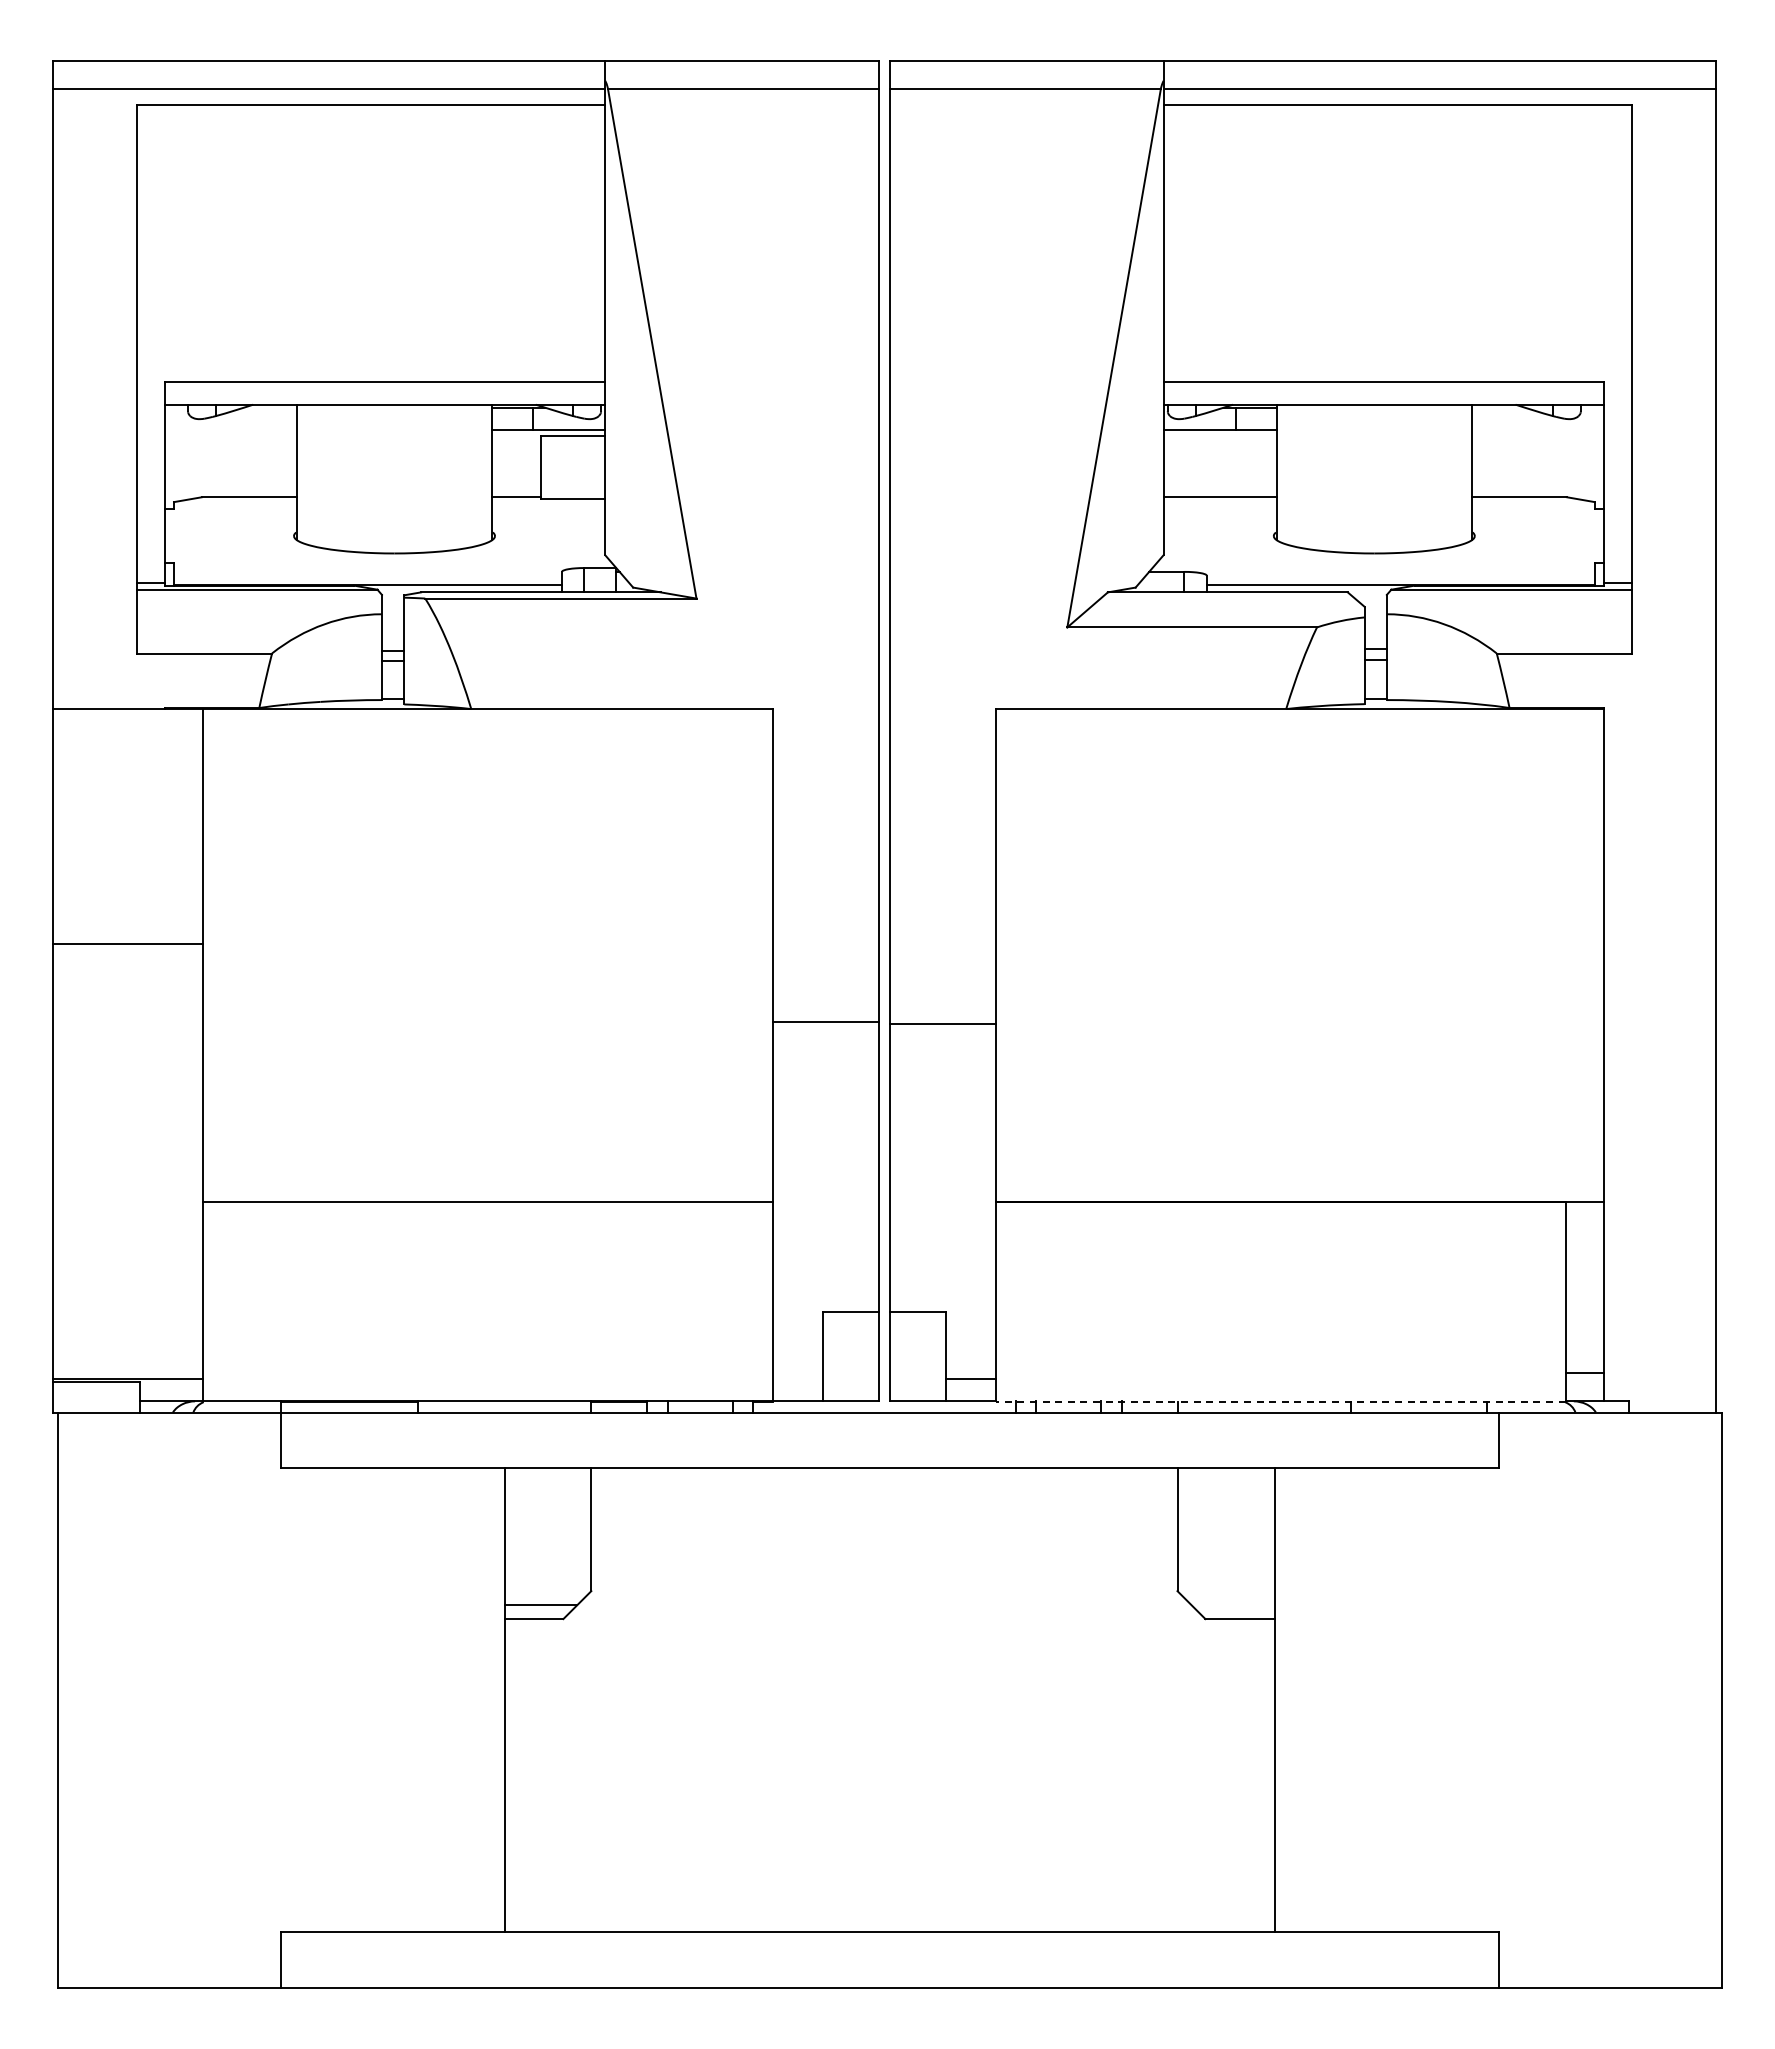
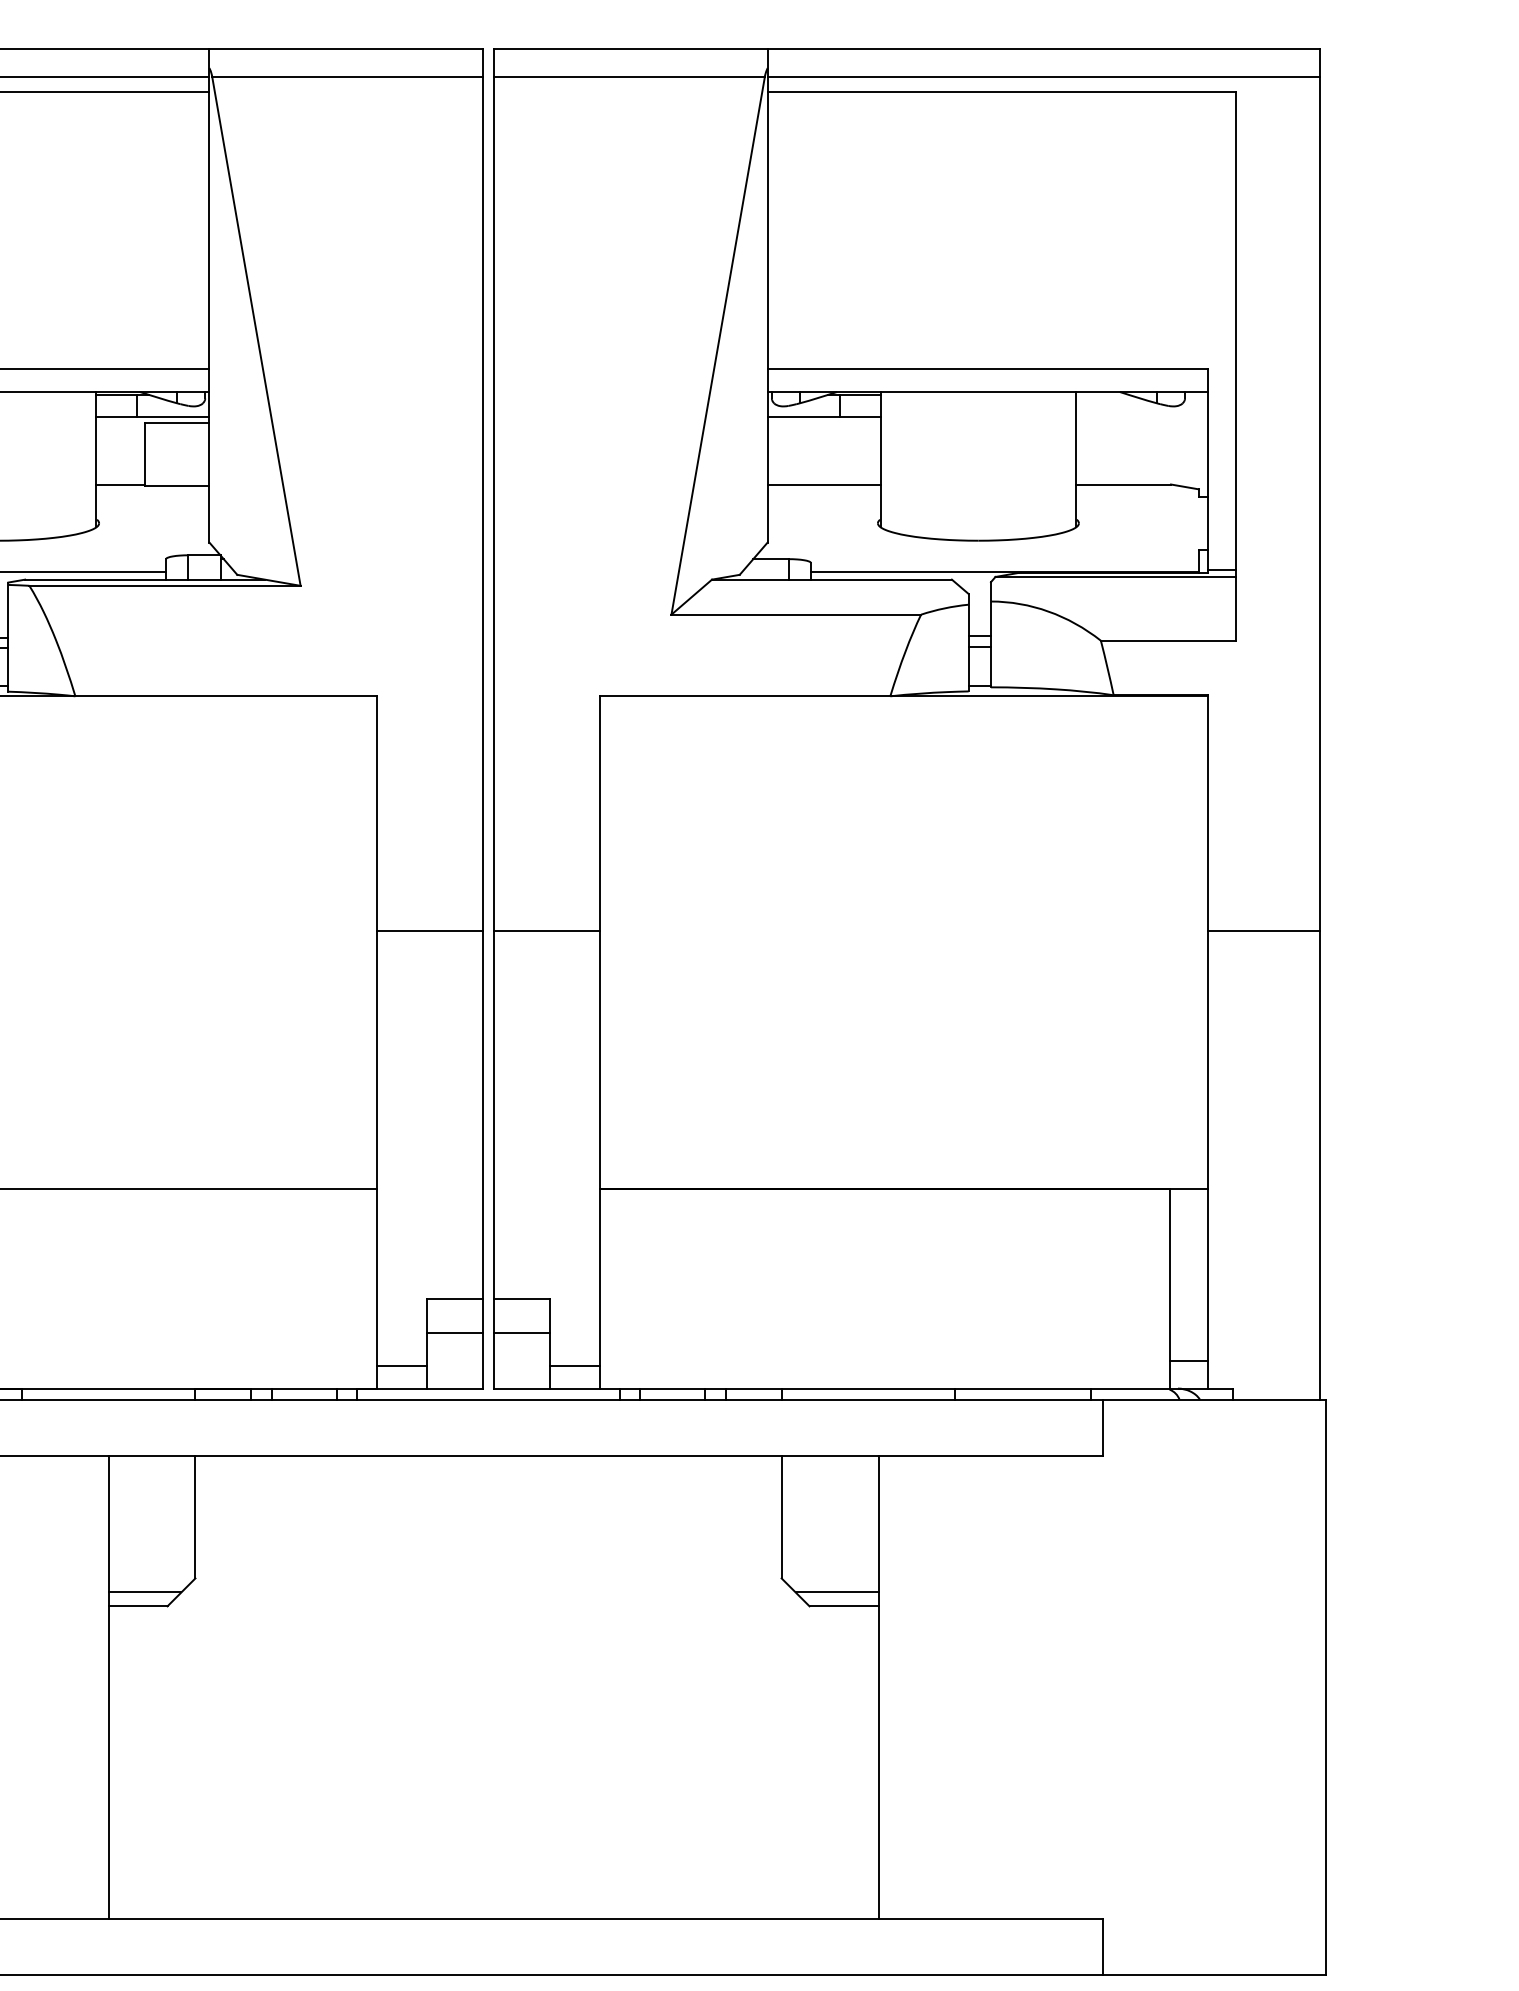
line: (1659, 943) -> (1263, 930), added
line: (825, 1021) -> (429, 930), moved
line: (943, 1023) -> (547, 930), moved
line: (850, 1345) -> (454, 1332), added
line: (917, 1345) -> (521, 1332), added
line: (797, 1378) -> (401, 1365), added
line: (1280, 1401) -> (884, 1388), dashed -> solid
line: (1233, 1605) -> (837, 1592), added

